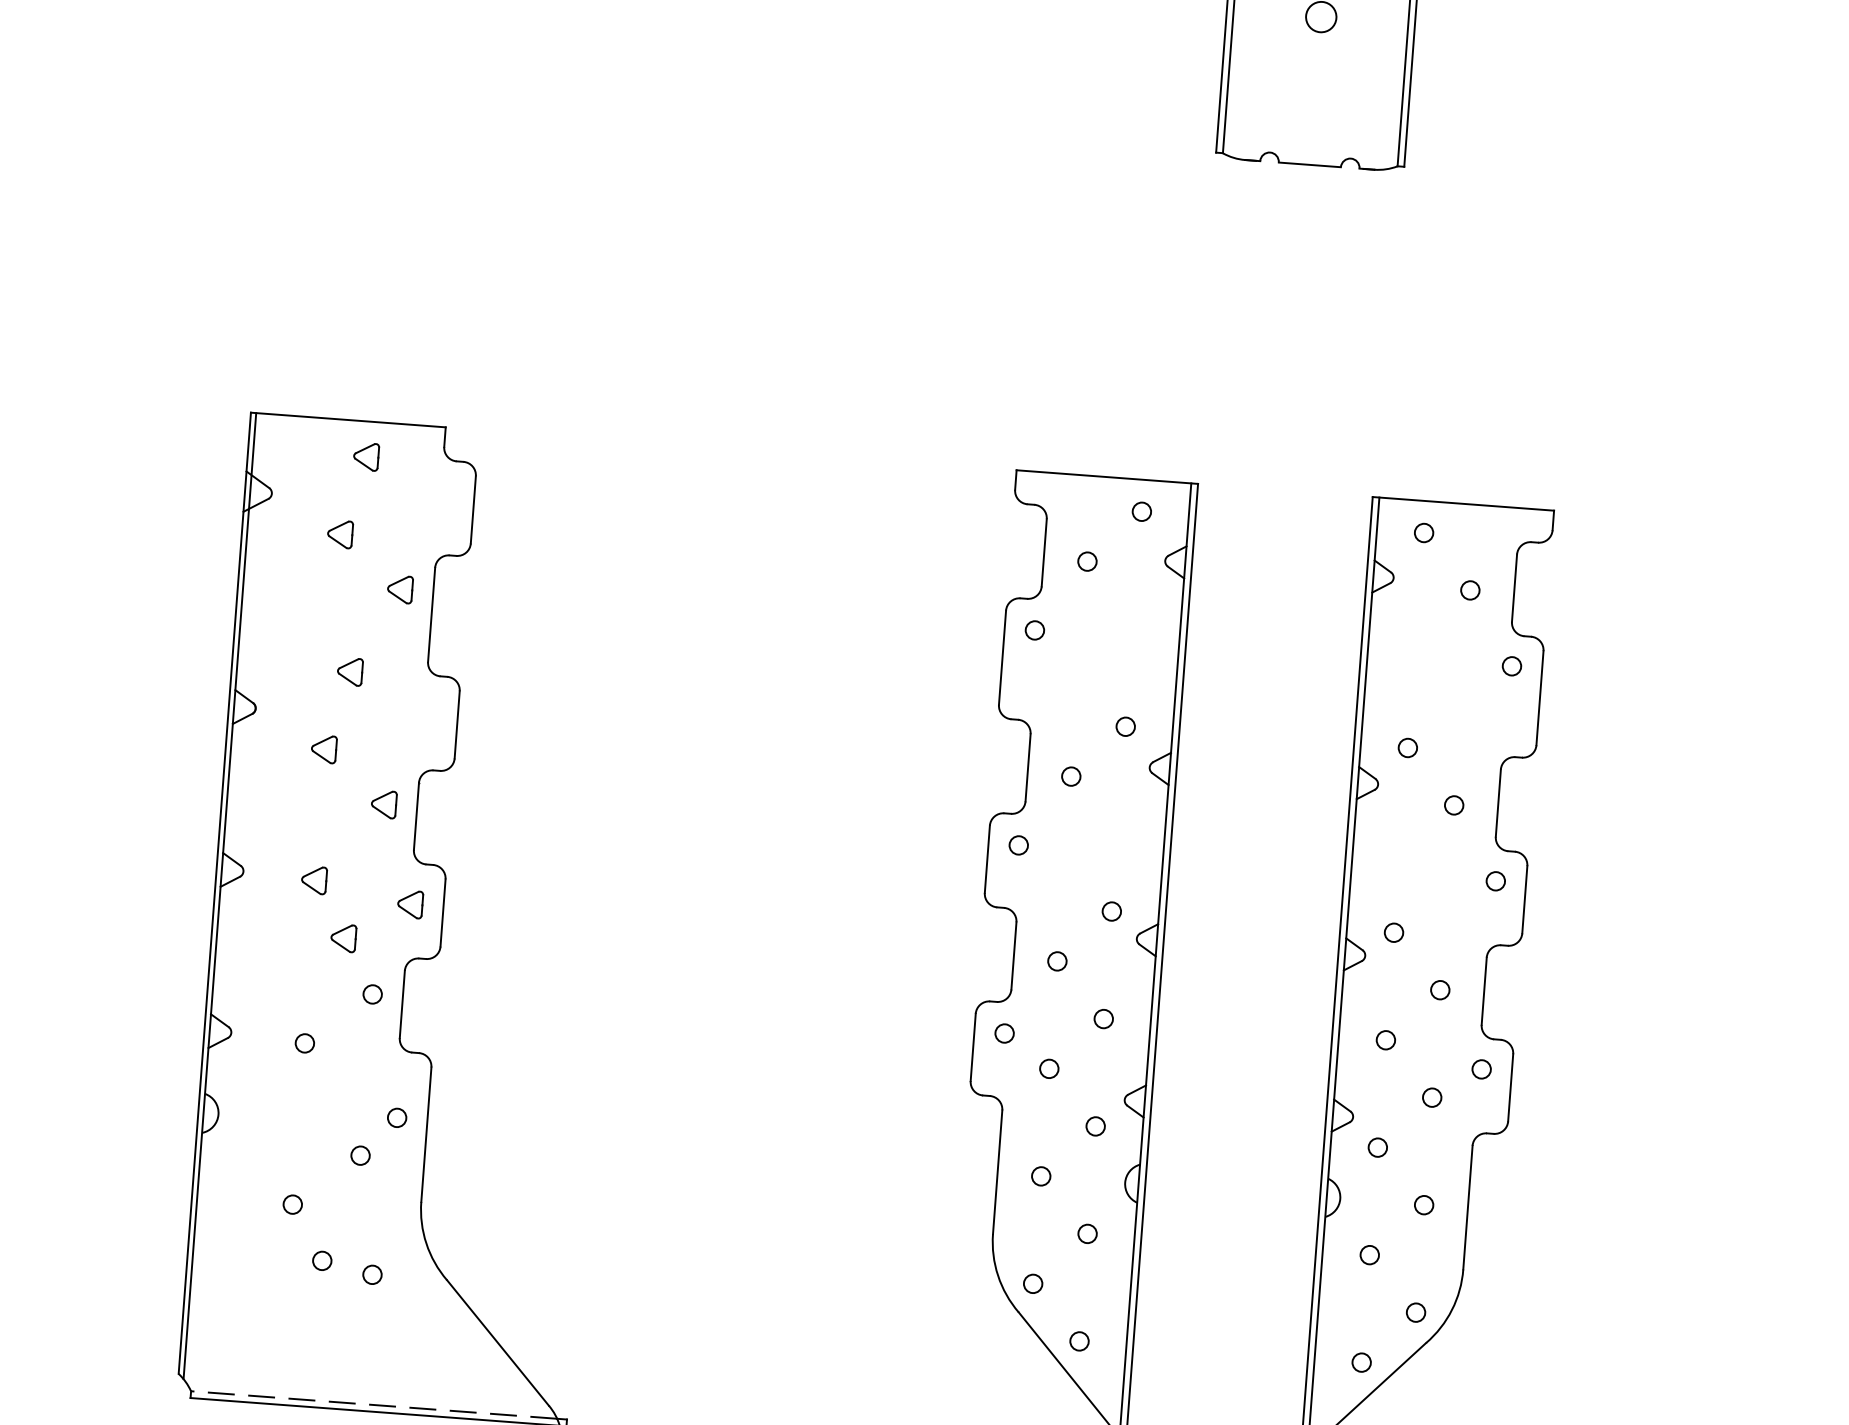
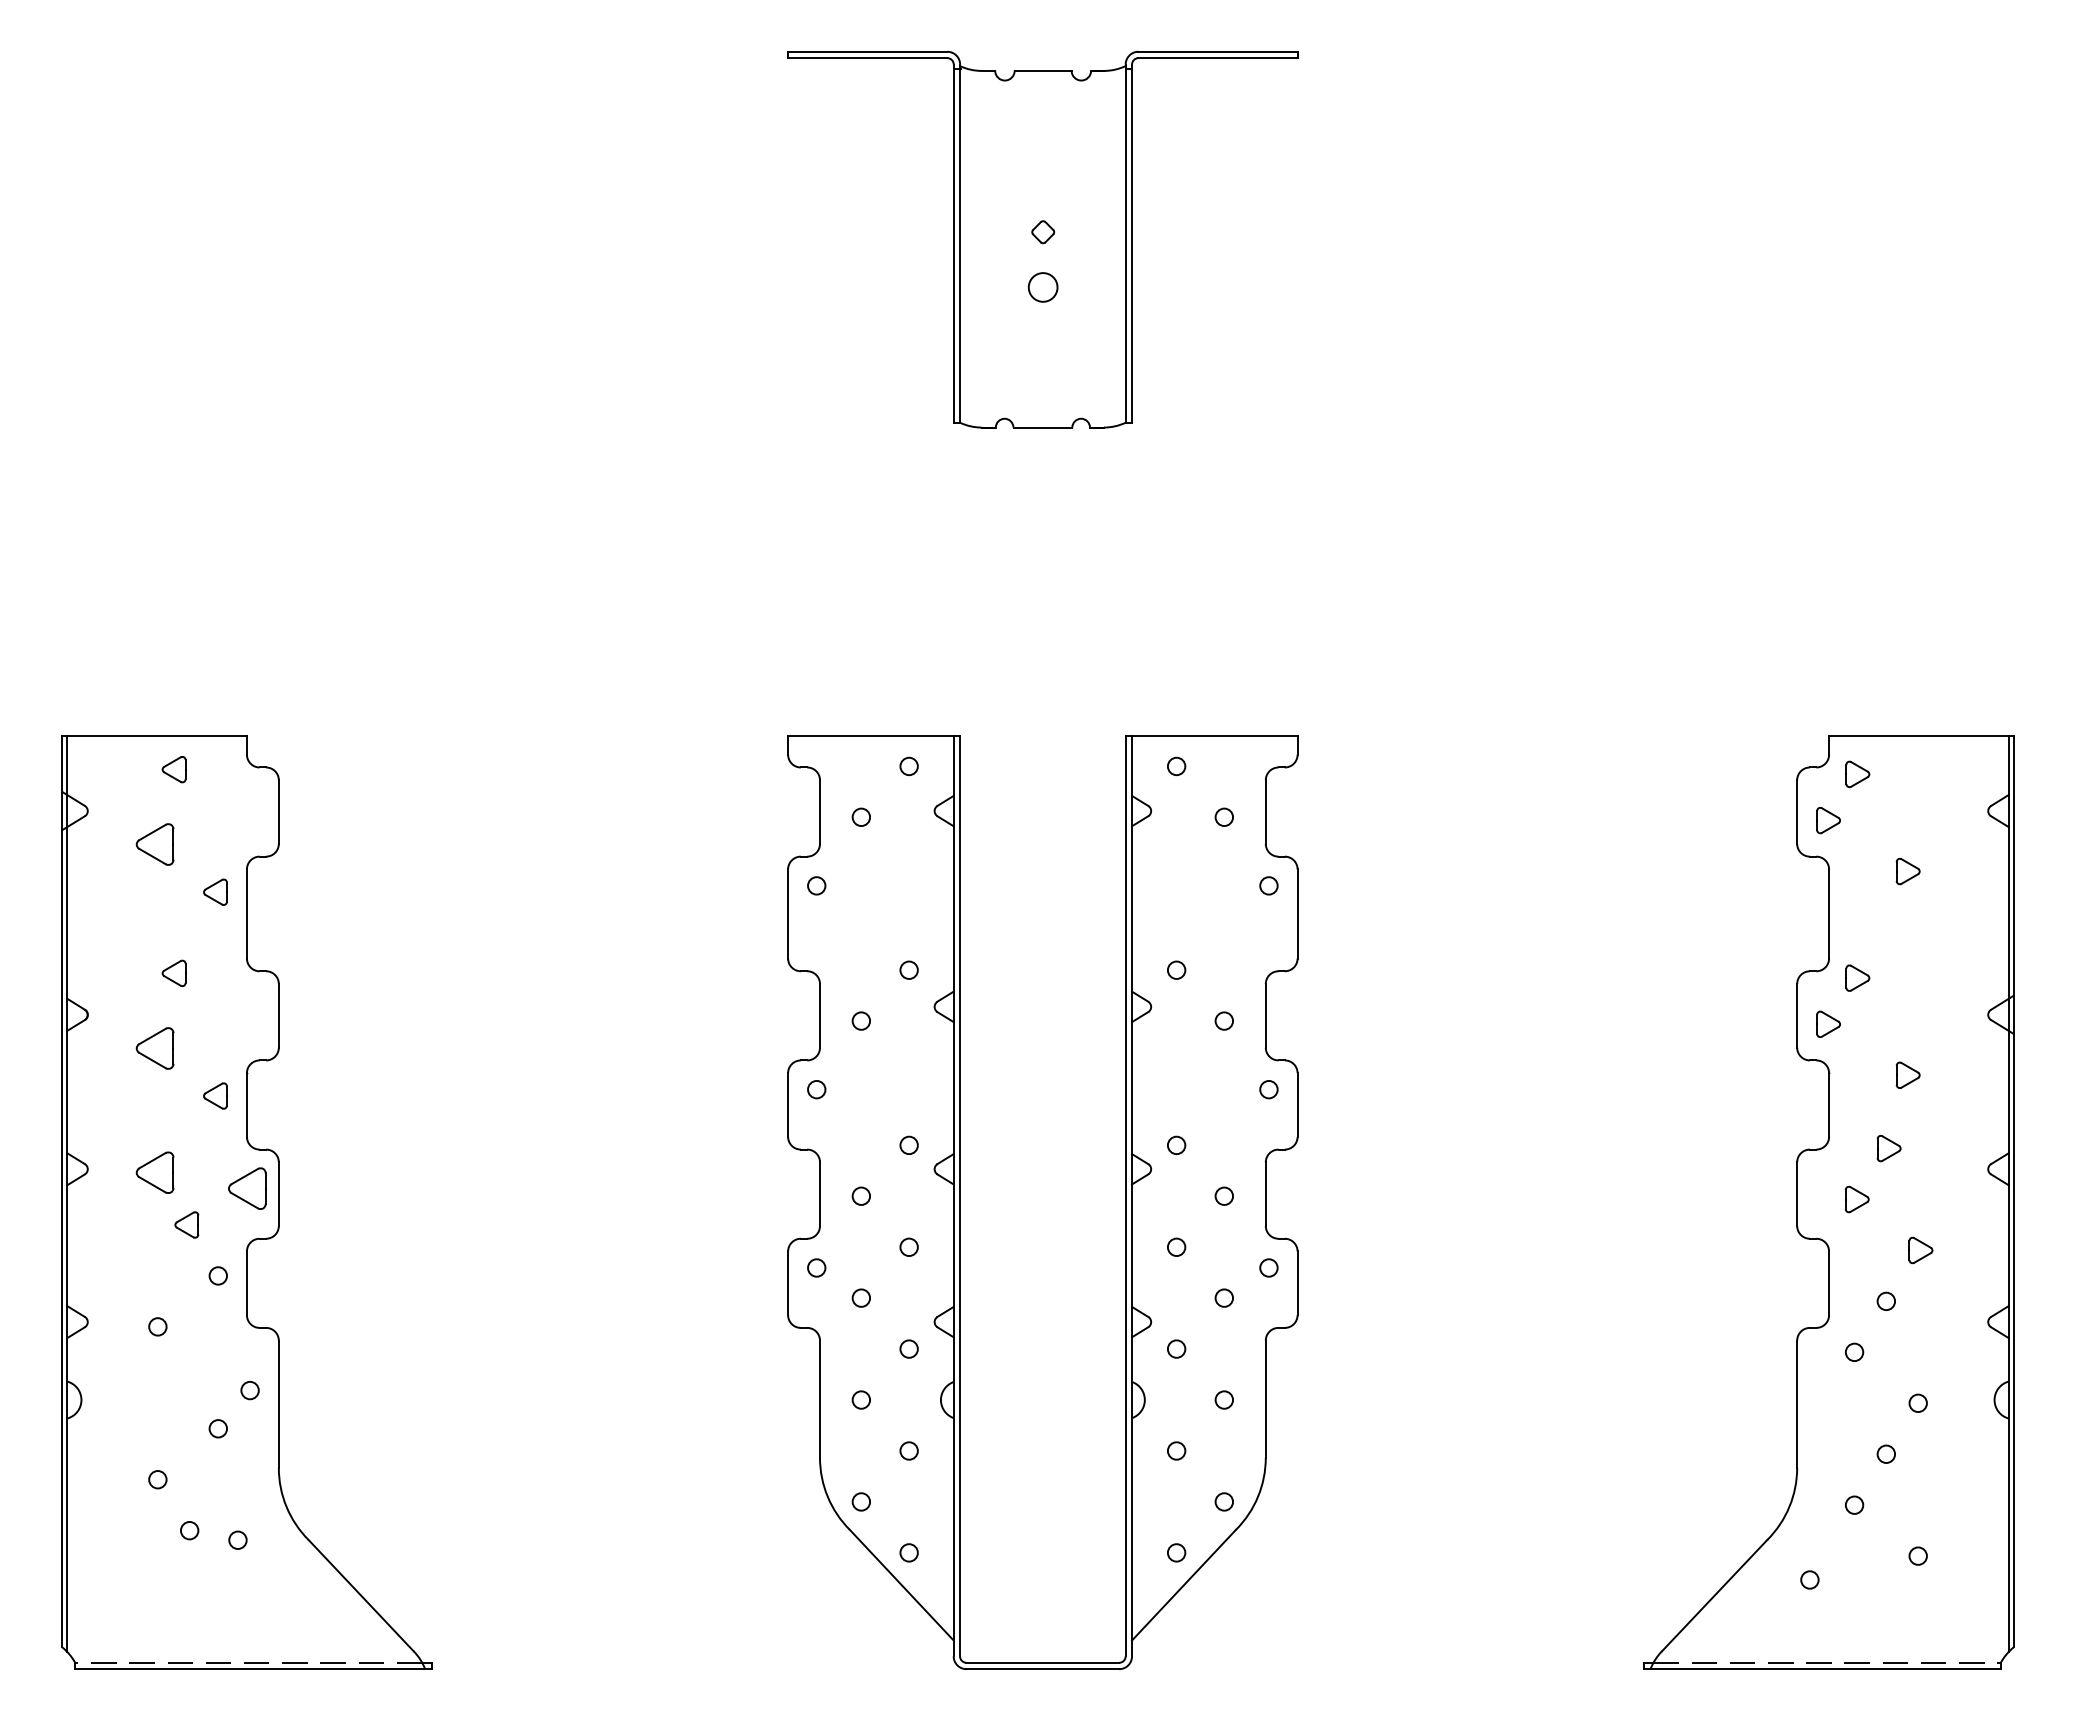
part: (339, 534) -> (154, 844), size x1.6
part: (323, 748) -> (154, 1047), size x1.6
part: (313, 879) -> (154, 1171), size x1.6
part: (410, 903) -> (247, 1187), size x1.6

